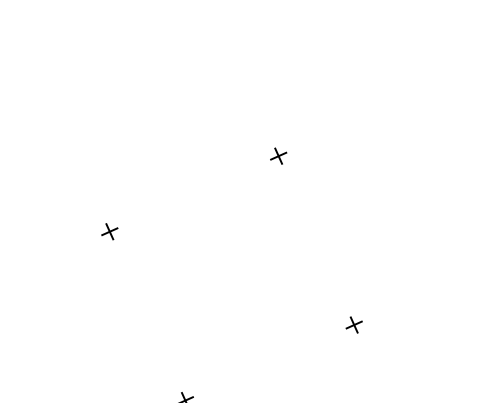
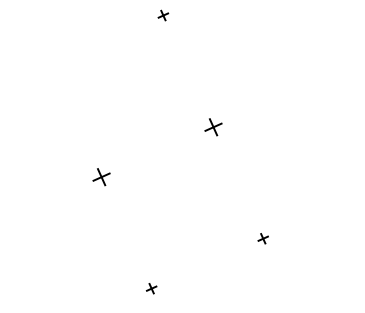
part: (277, 155) -> (212, 126), size x1.6
part: (109, 230) -> (101, 176), size x1.6

